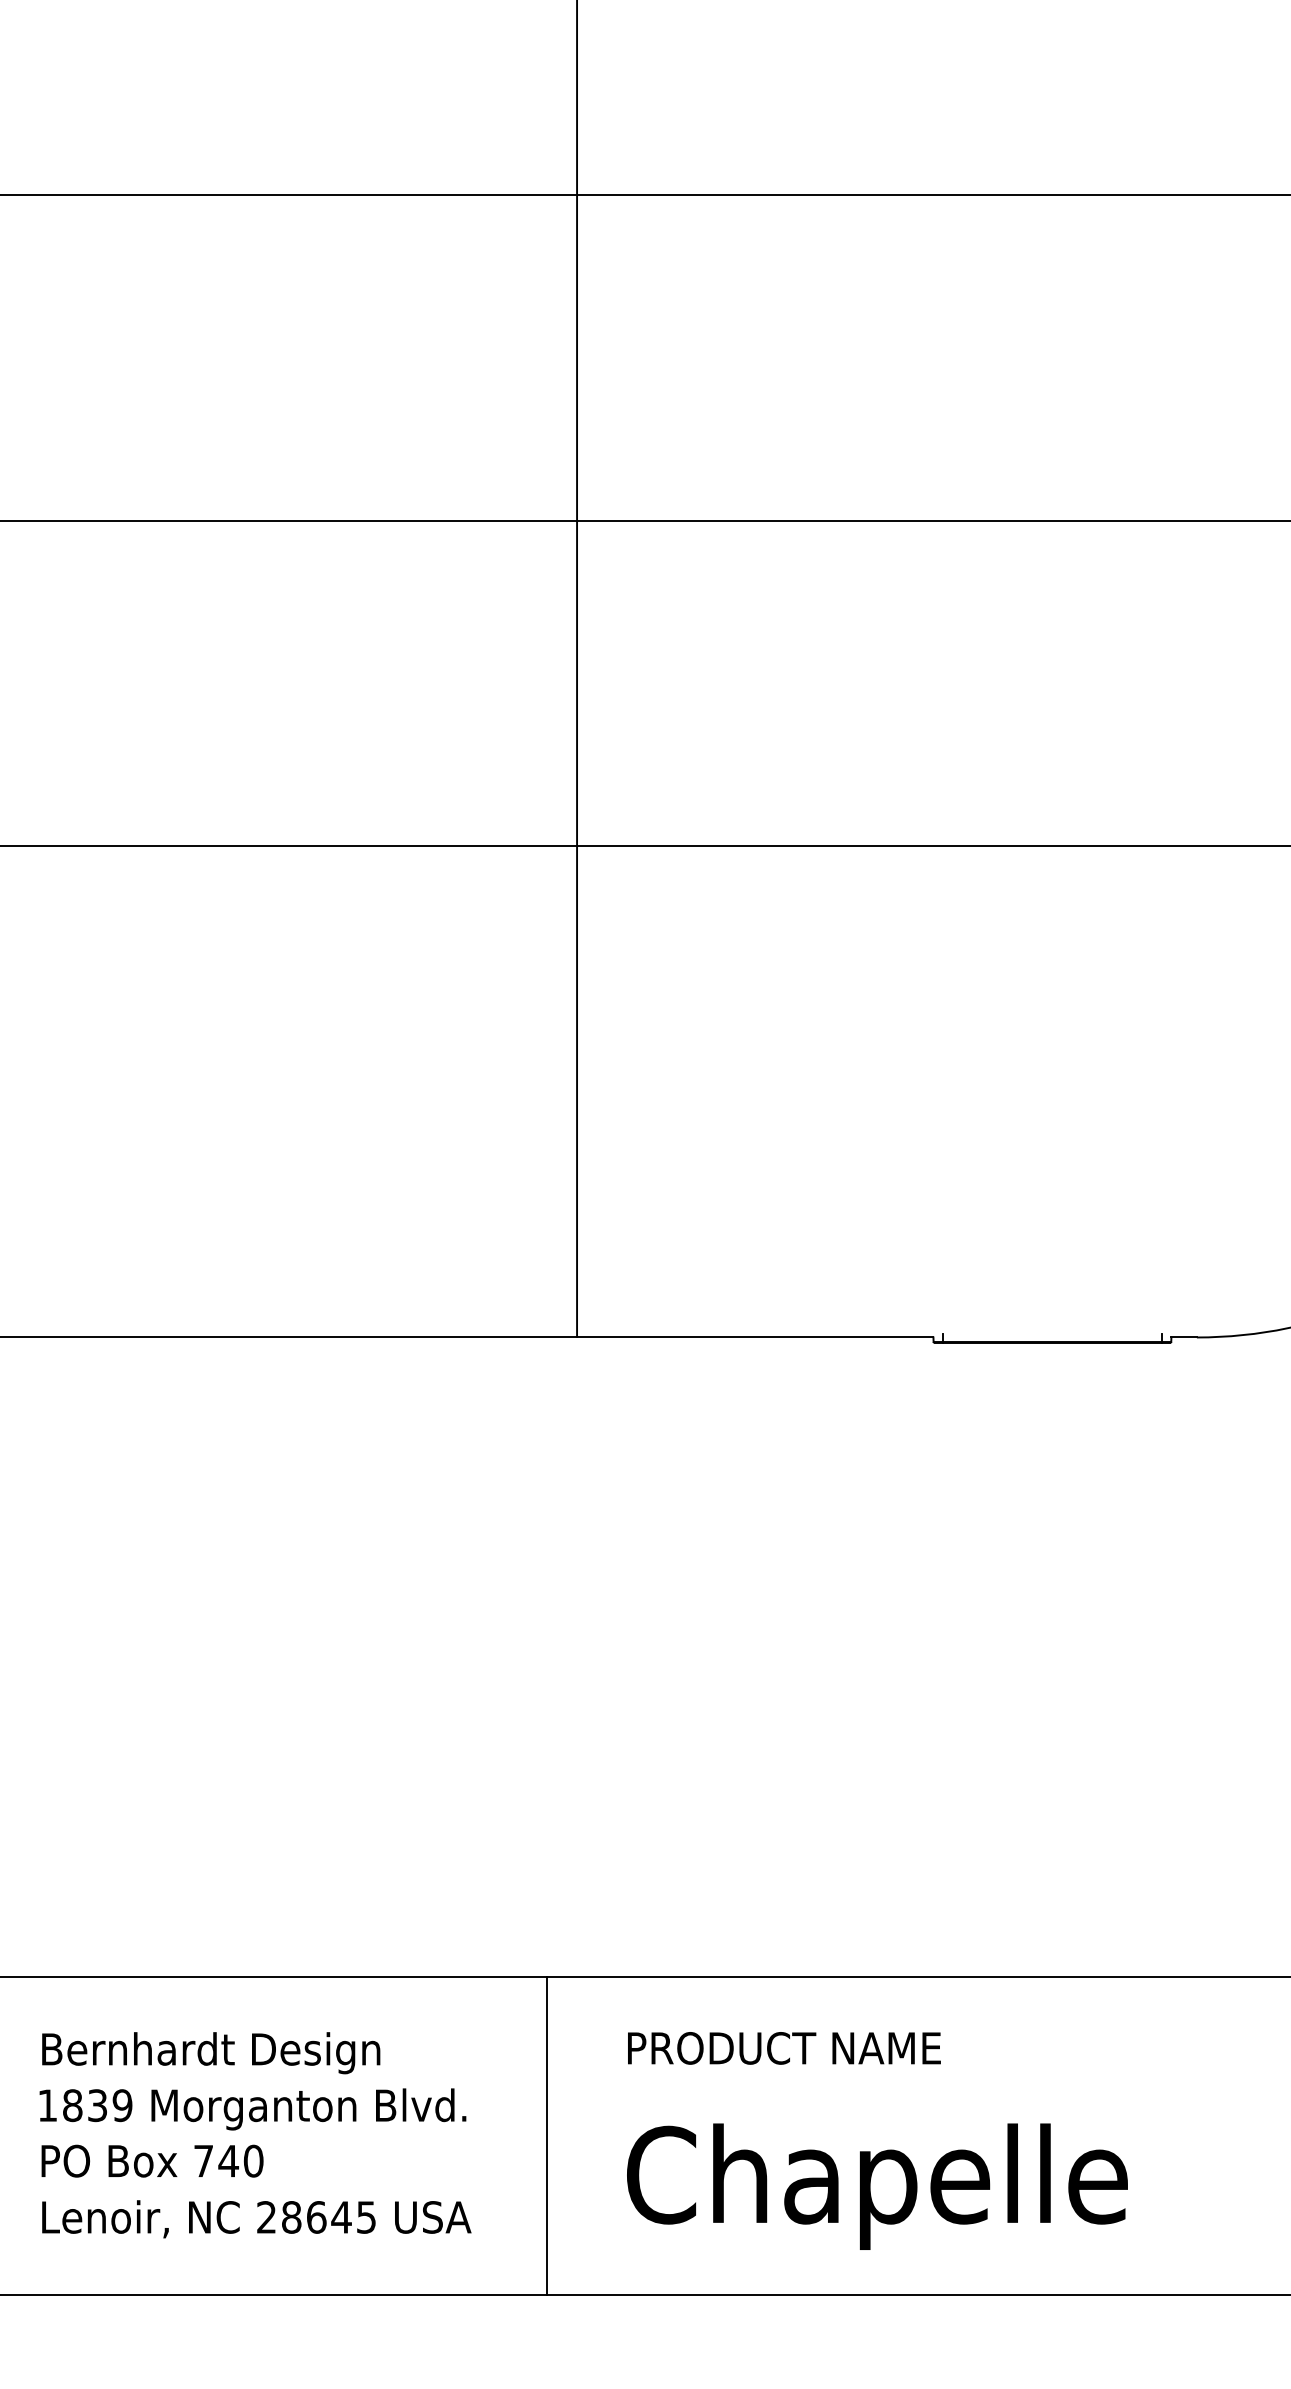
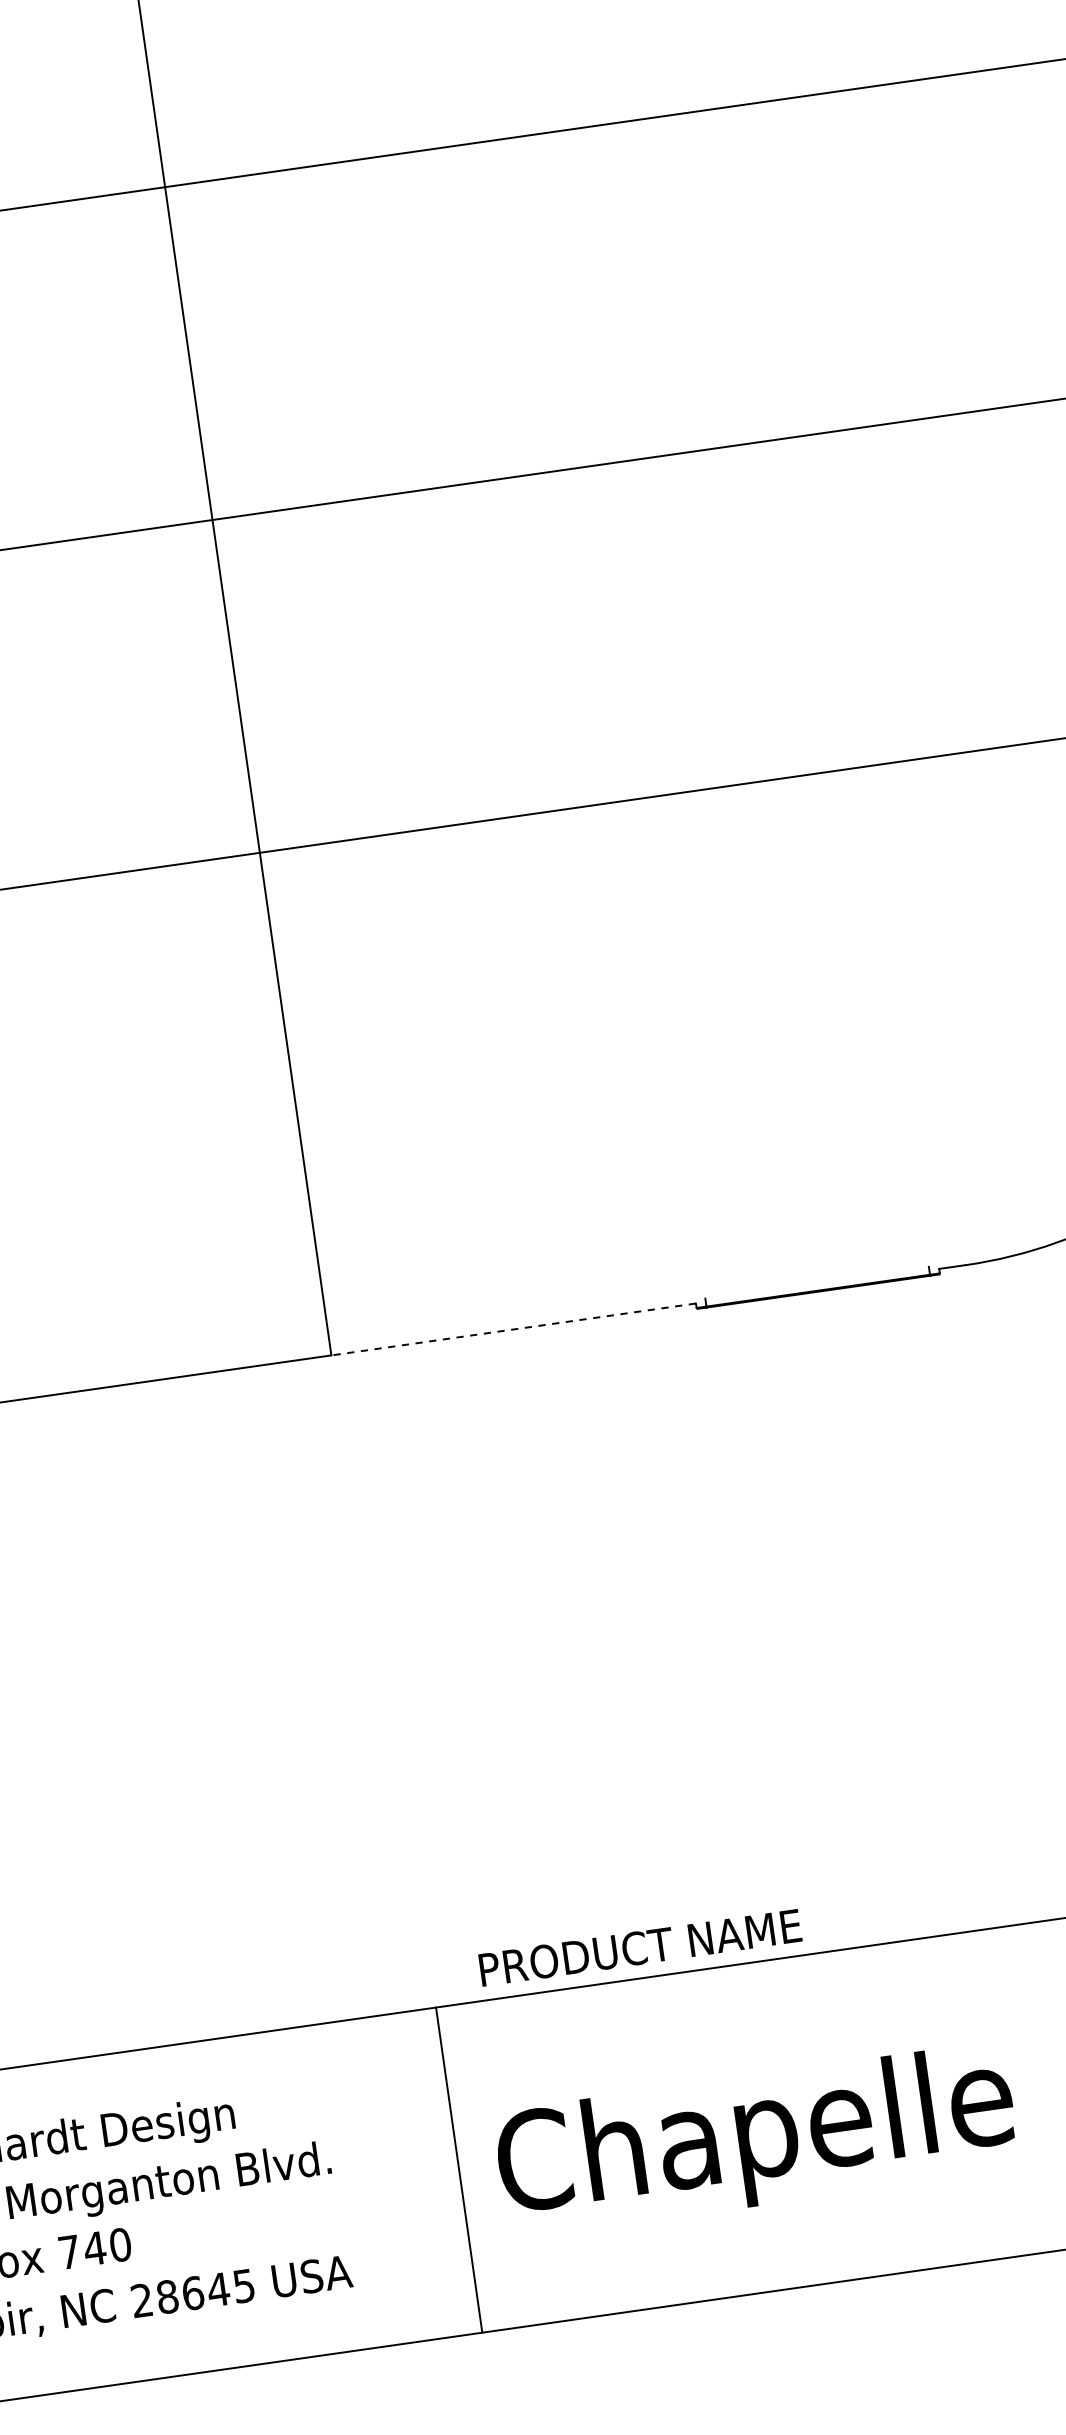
line: (754, 1337) -> (512, 1329), solid -> dashed
text: (784, 2048) -> (640, 1947), moved
line: (547, 2135) -> (459, 2169), moved
text: (877, 2186) -> (756, 2140), moved

